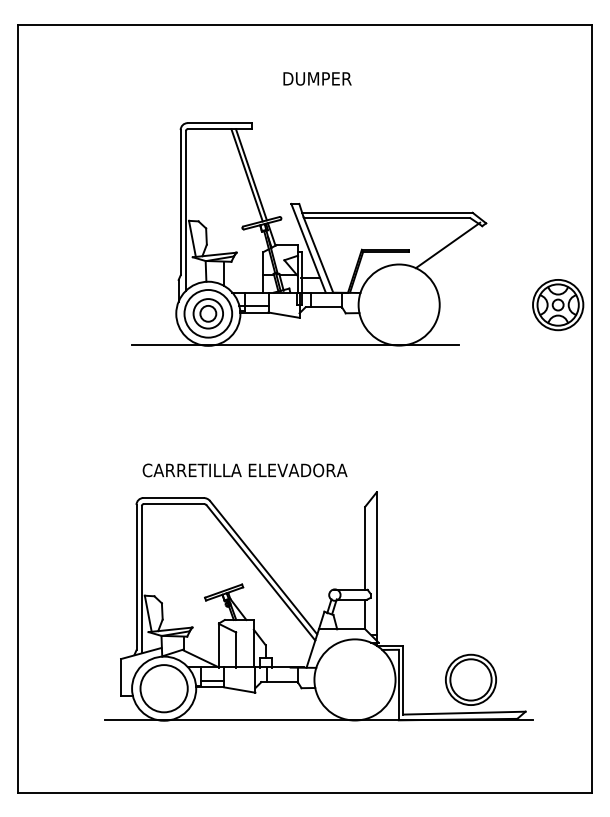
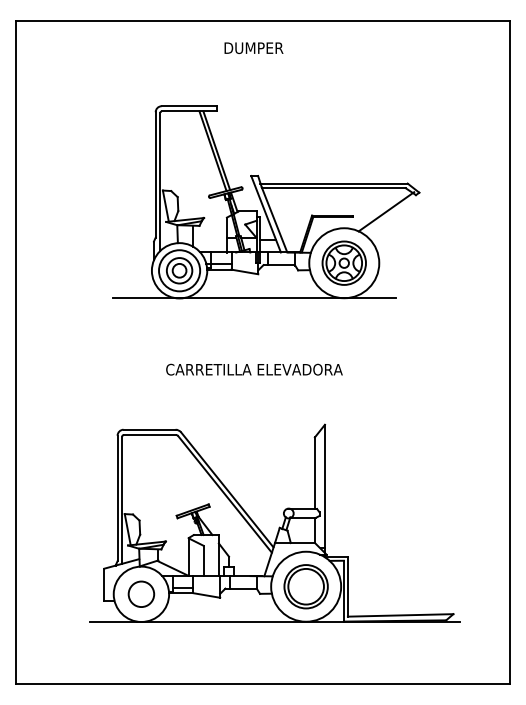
text: (317, 78) -> (253, 47), moved
part: (558, 305) -> (344, 263), moved
text: (244, 470) -> (253, 369), moved
part: (470, 679) -> (305, 586), moved
circle: (163, 688) -> (140, 594), size x0.62

